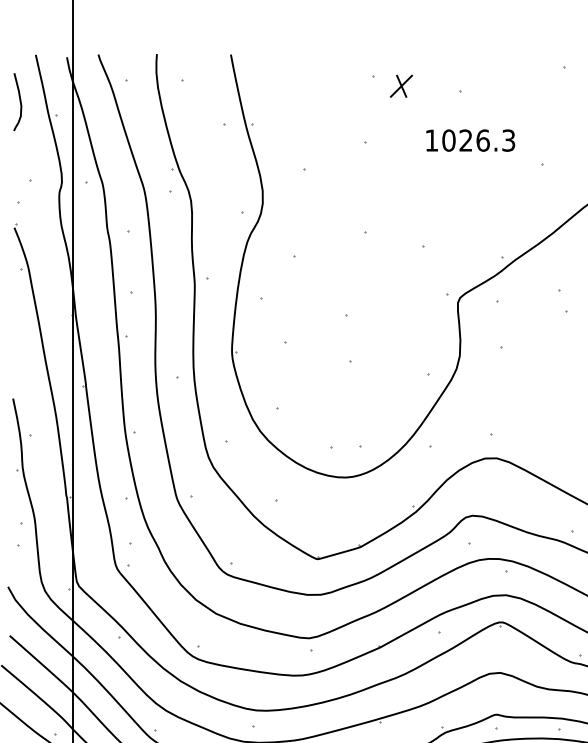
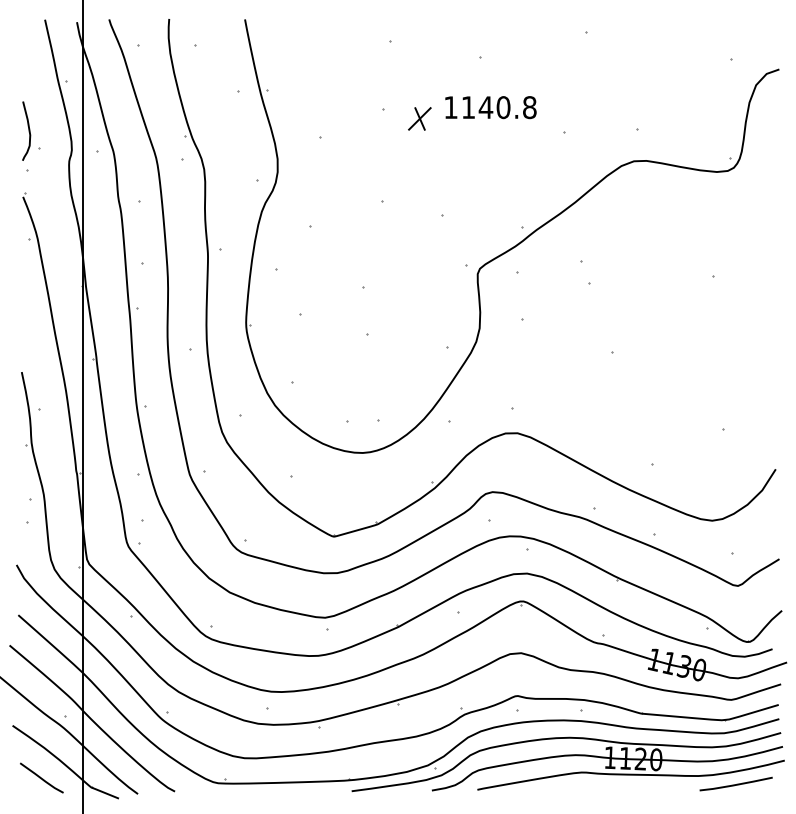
part: (401, 85) -> (419, 118), moved
curve: (19, 101) -> (28, 130), moved
text: (478, 140) -> (498, 107), 1026.3 -> 1140.8

